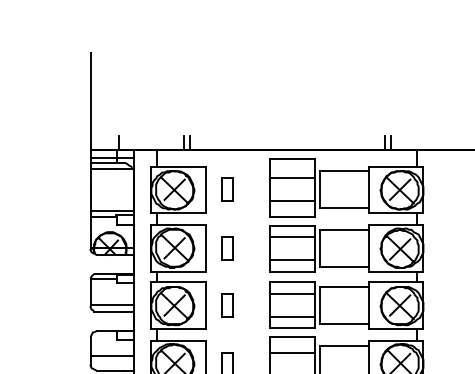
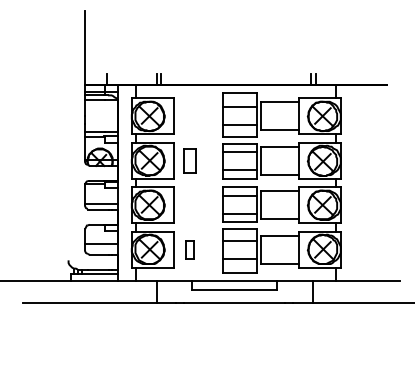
part: (226, 189) -> (189, 115), removed
part: (226, 247) -> (189, 160), size x1.4
part: (226, 304) -> (189, 204), removed

